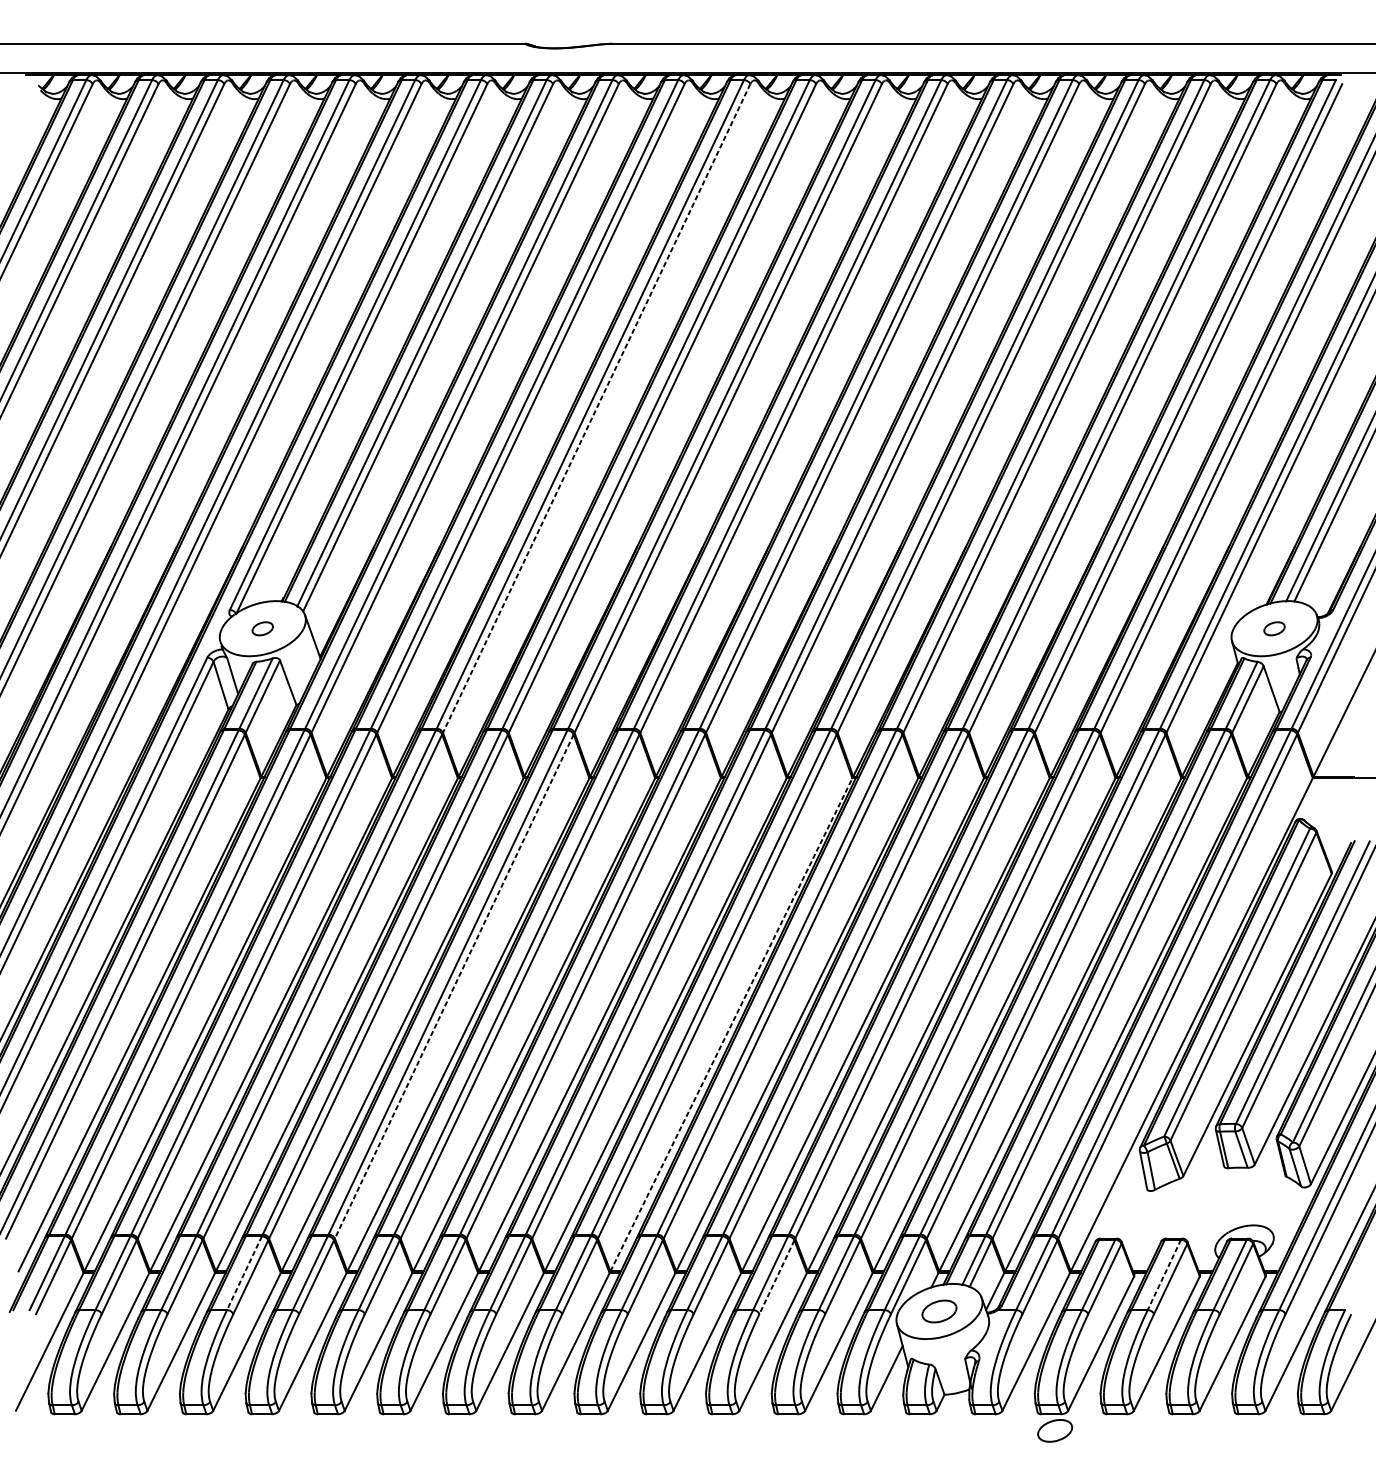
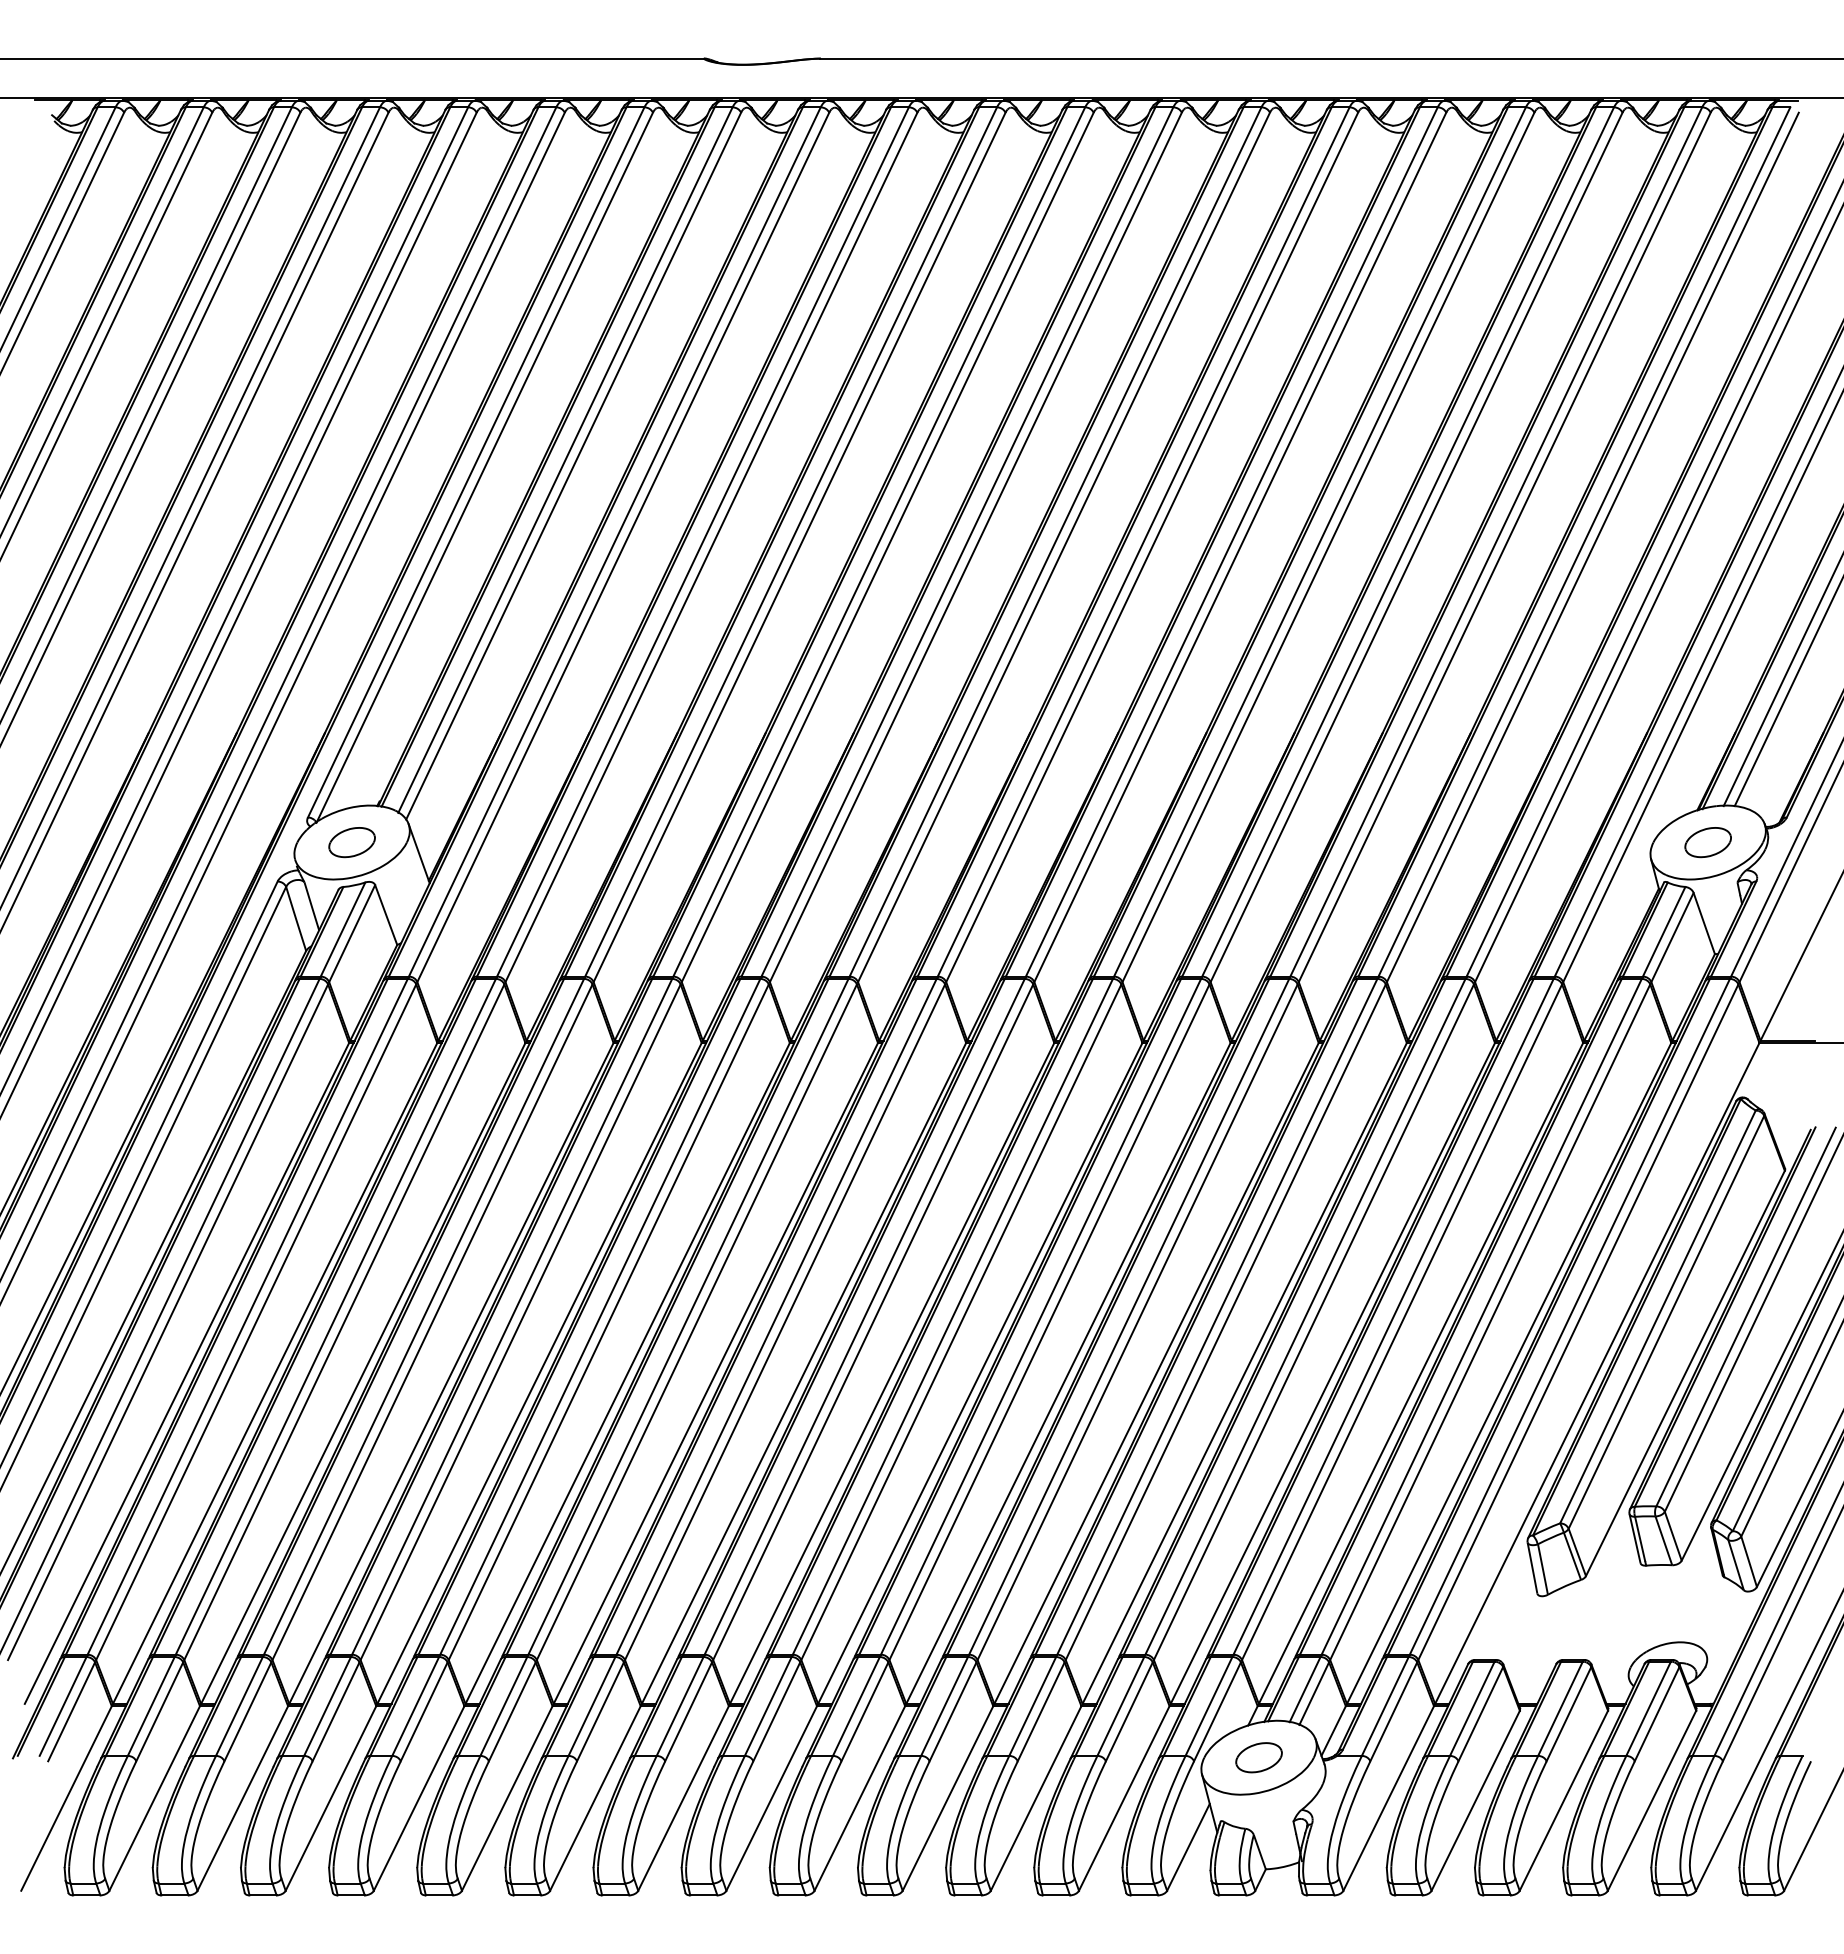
line: (596, 408) -> (799, 547), dashed -> solid
part: (262, 628) -> (351, 842), size x1.67
part: (1274, 628) -> (1707, 842), size x1.67
line: (454, 986) -> (608, 1322), dashed -> solid
line: (731, 1024) -> (980, 1373), dashed -> solid
line: (244, 1273) -> (327, 1706), dashed -> solid
line: (1164, 1275) -> (1560, 1709), dashed -> solid
line: (777, 1277) -> (1041, 1711), dashed -> solid
part: (1054, 1430) -> (1413, 1917), removed

